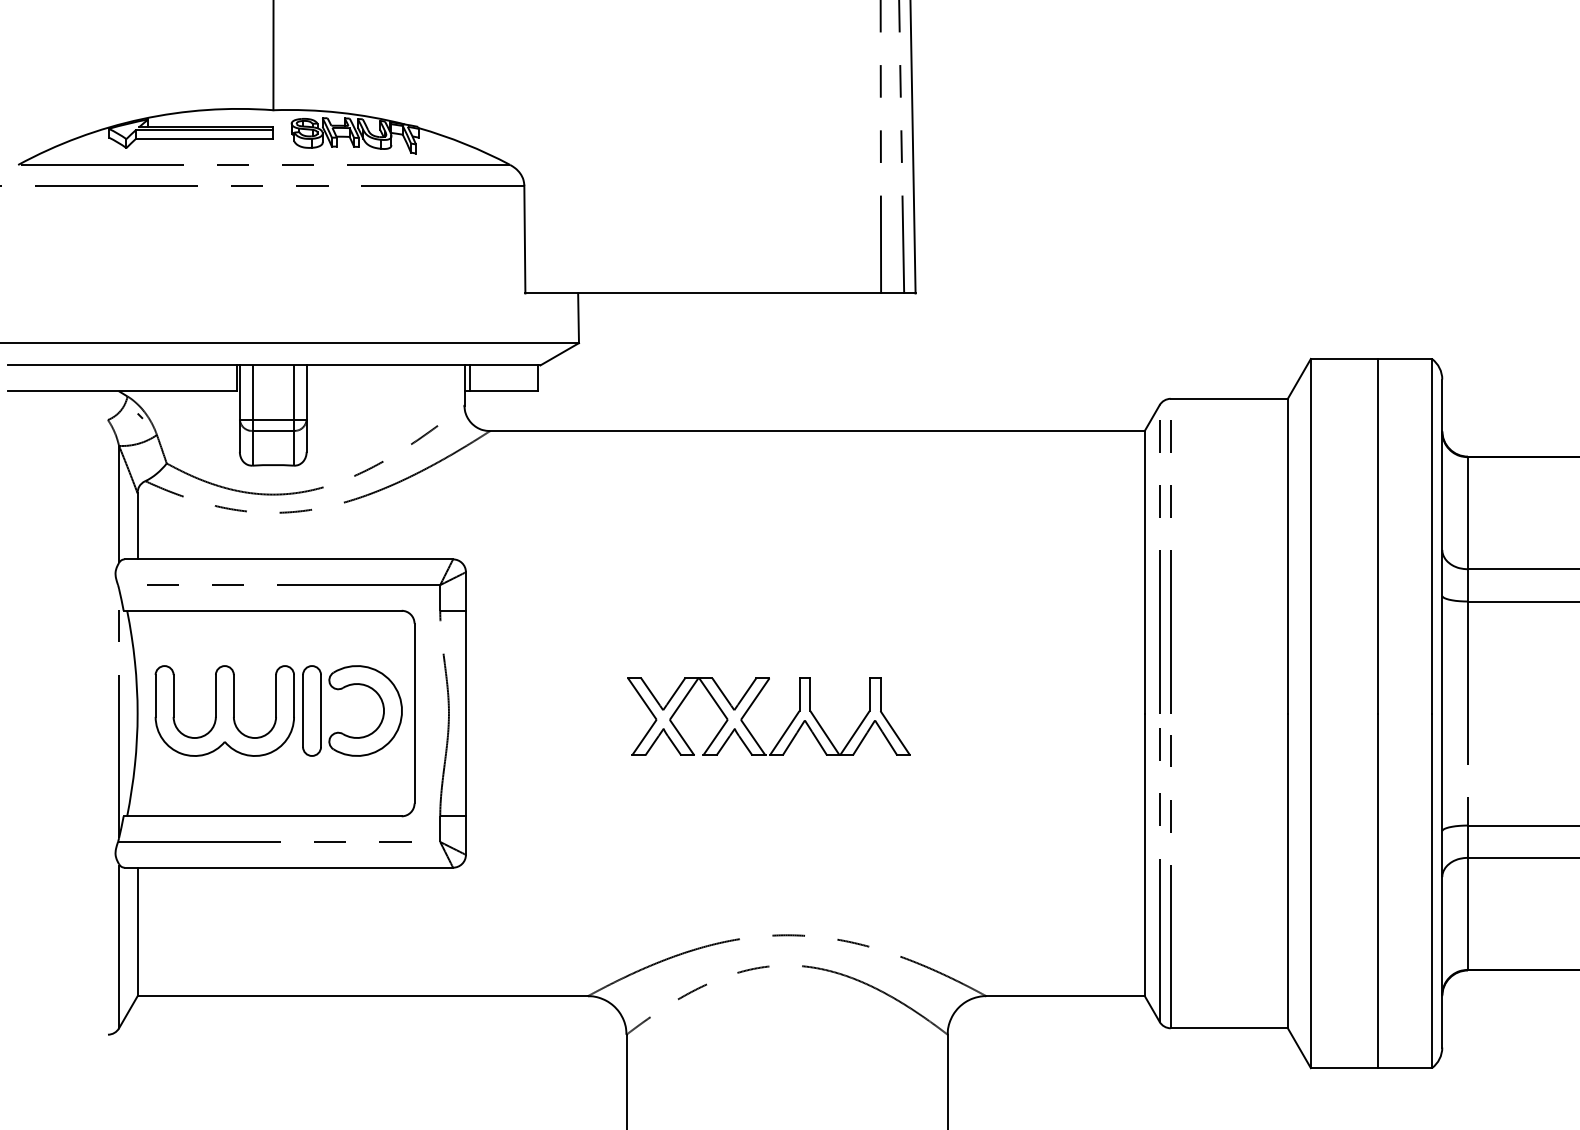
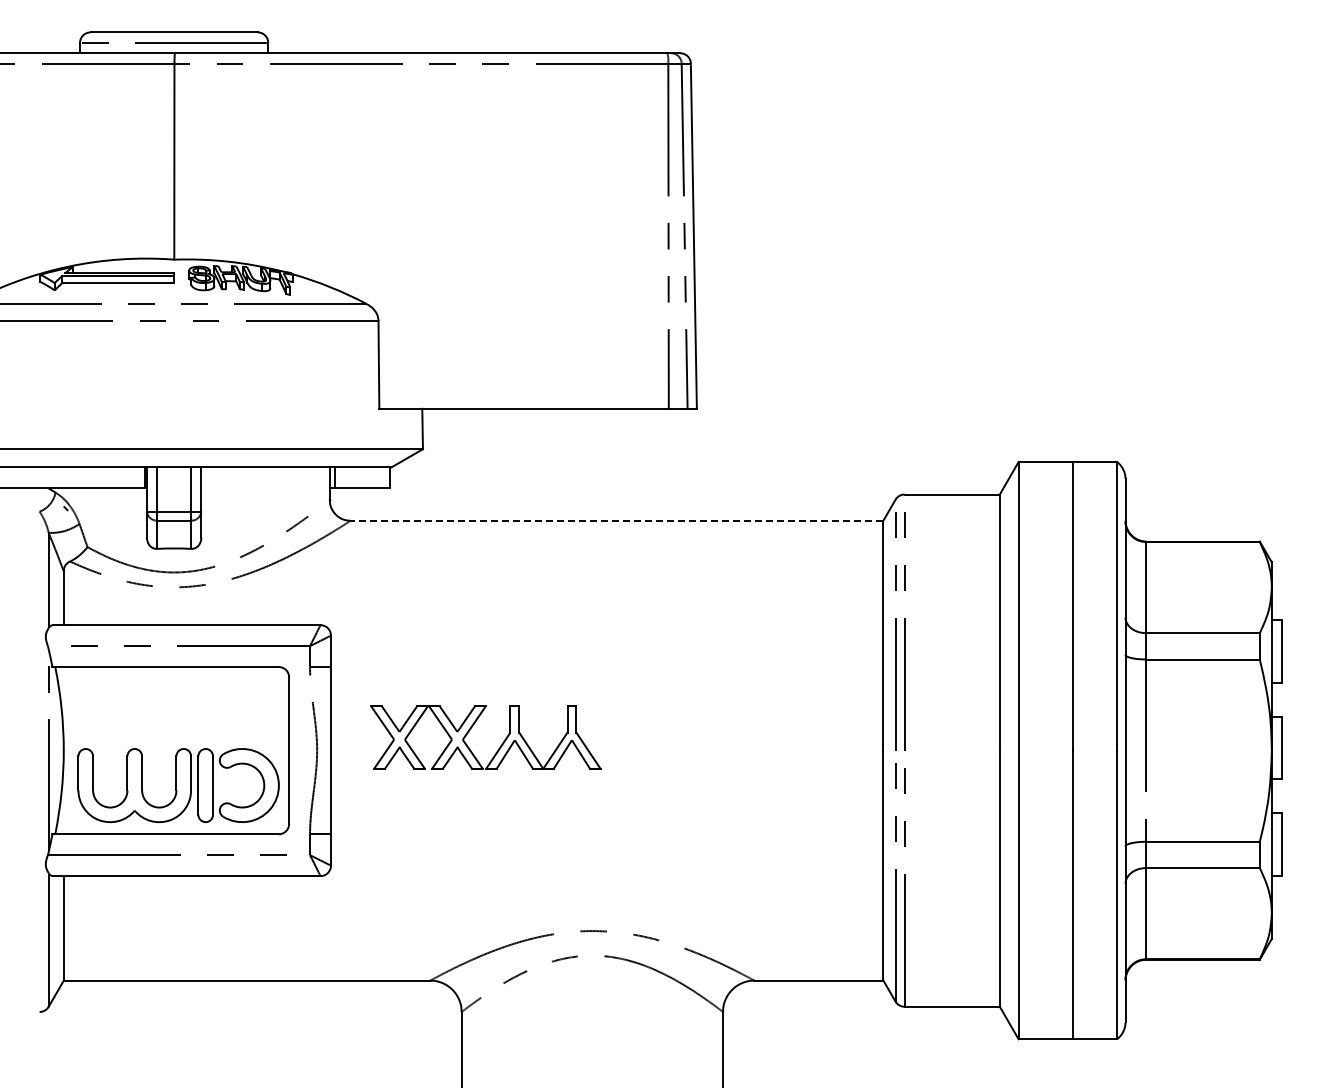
line: (816, 430) -> (616, 520), solid -> dashed
part: (754, 703) -> (473, 726), moved
part: (278, 710) -> (178, 785), moved

